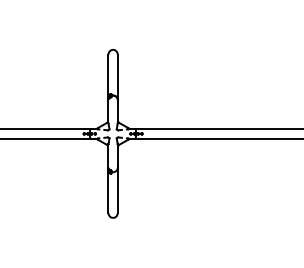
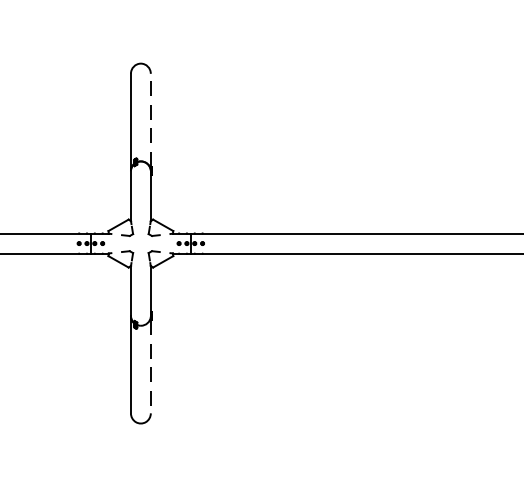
line: (117, 76) -> (150, 120), solid -> dashed
line: (117, 191) -> (150, 366), solid -> dashed

